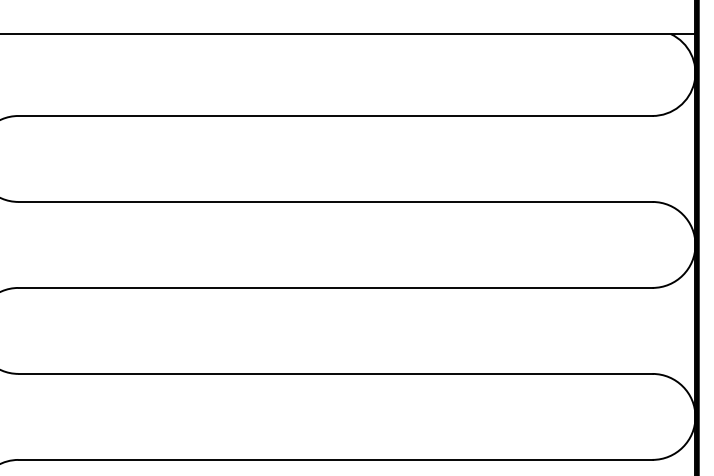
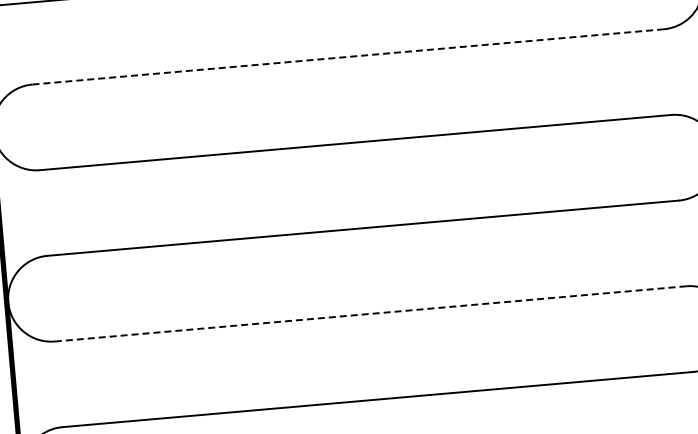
line: (335, 115) -> (348, 56), solid -> dashed
line: (335, 373) -> (370, 313), solid -> dashed

